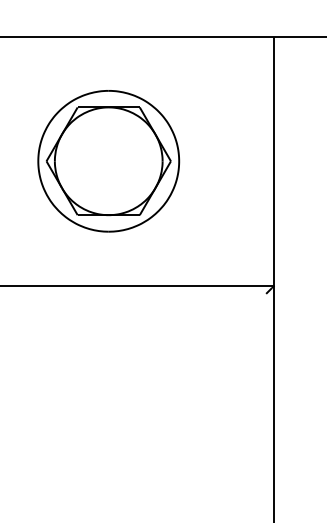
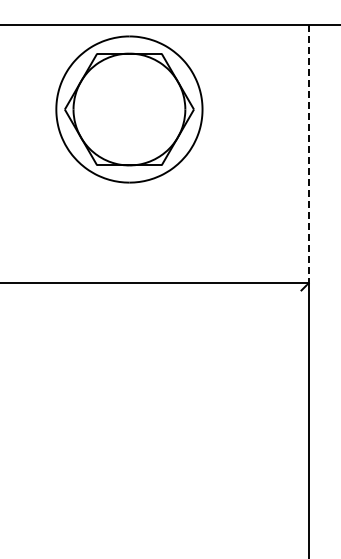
part: (108, 161) -> (129, 109), moved
line: (274, 161) -> (309, 153), solid -> dashed

